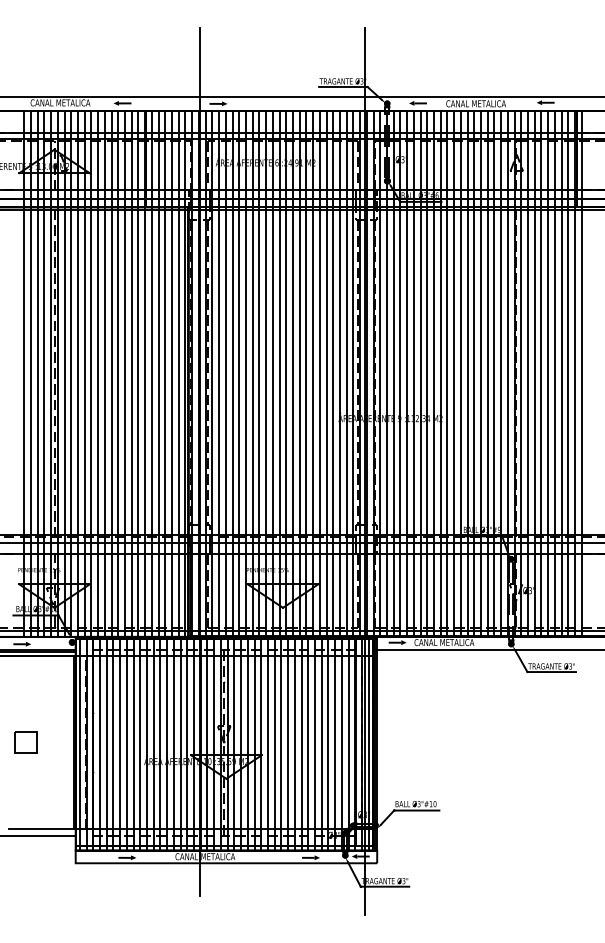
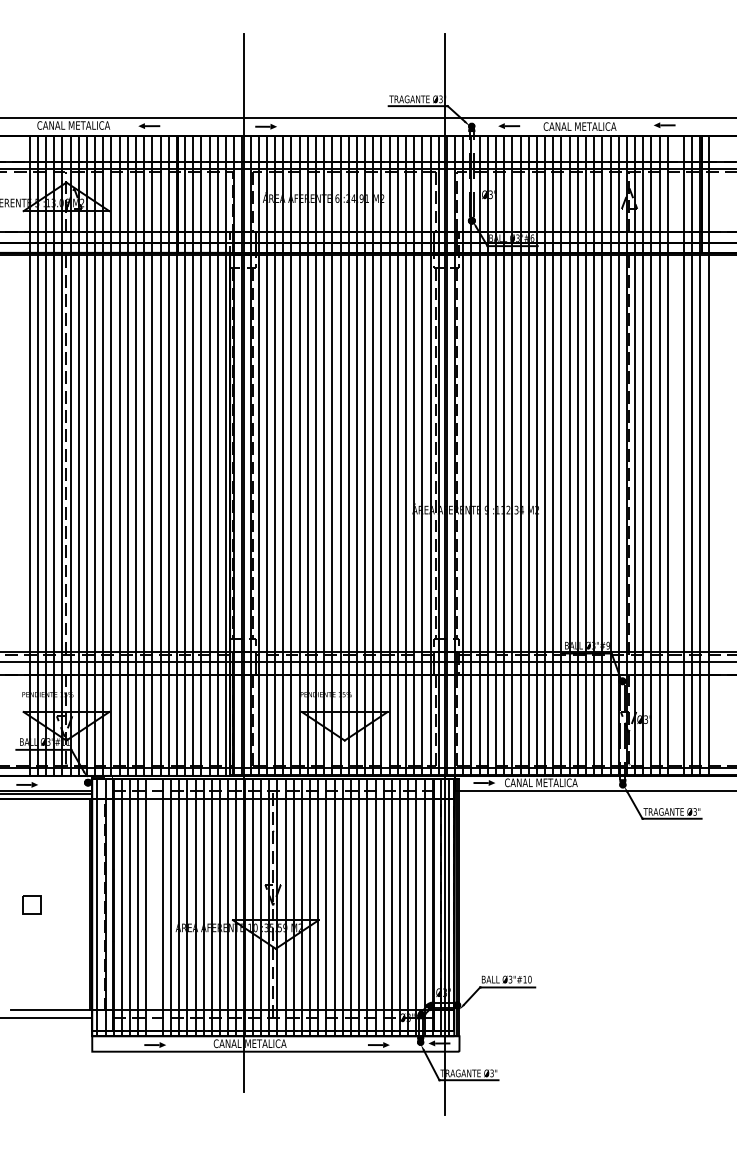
line: (554, 373) -> (675, 455), removed
part: (25, 742) -> (31, 904), size x0.7
line: (126, 744) -> (154, 907), removed

